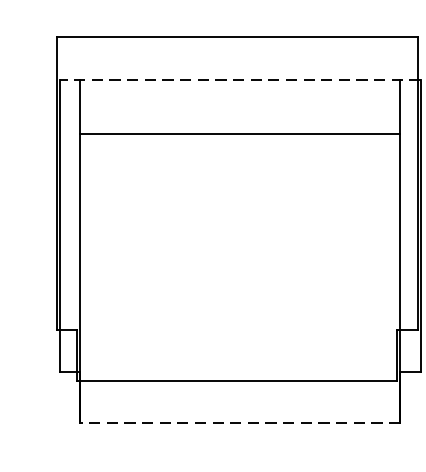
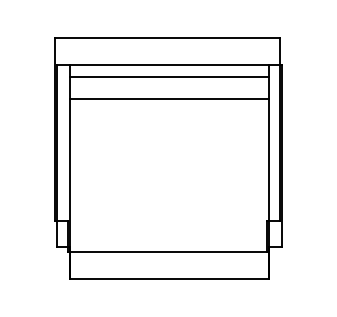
line: (238, 79) -> (168, 64), dashed -> solid
line: (240, 100) -> (169, 77), added
line: (240, 422) -> (169, 278), dashed -> solid

